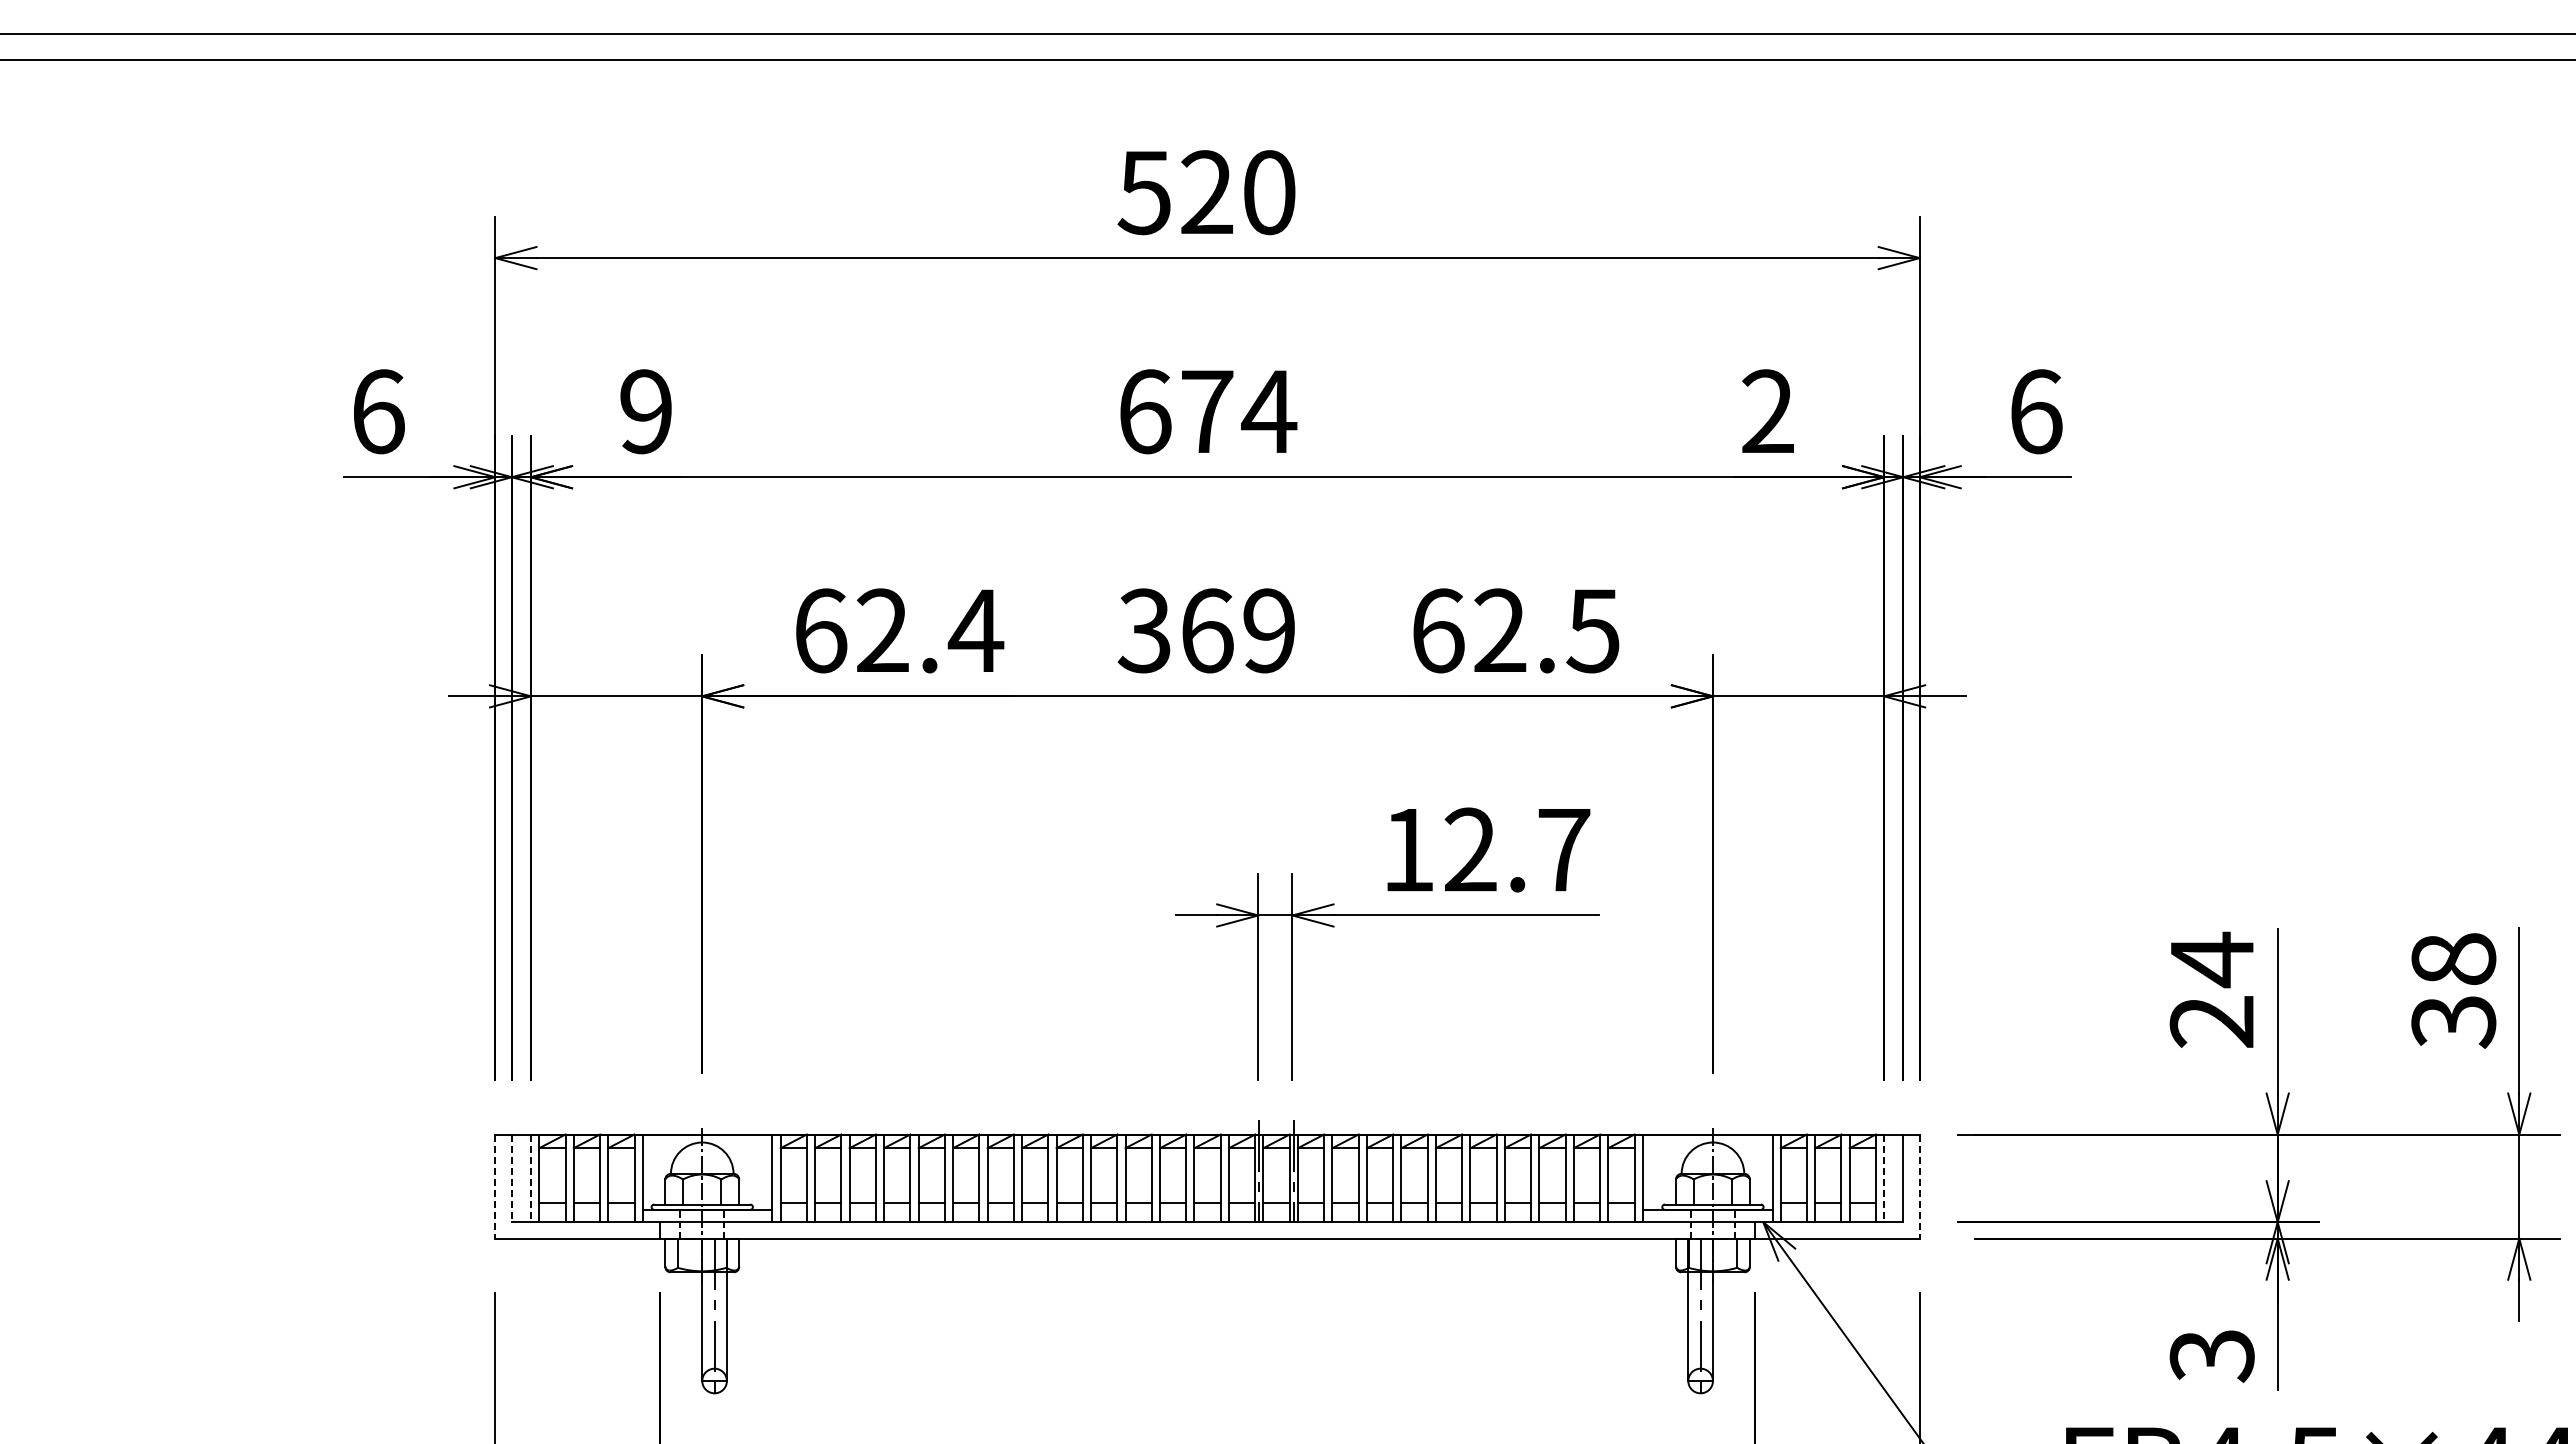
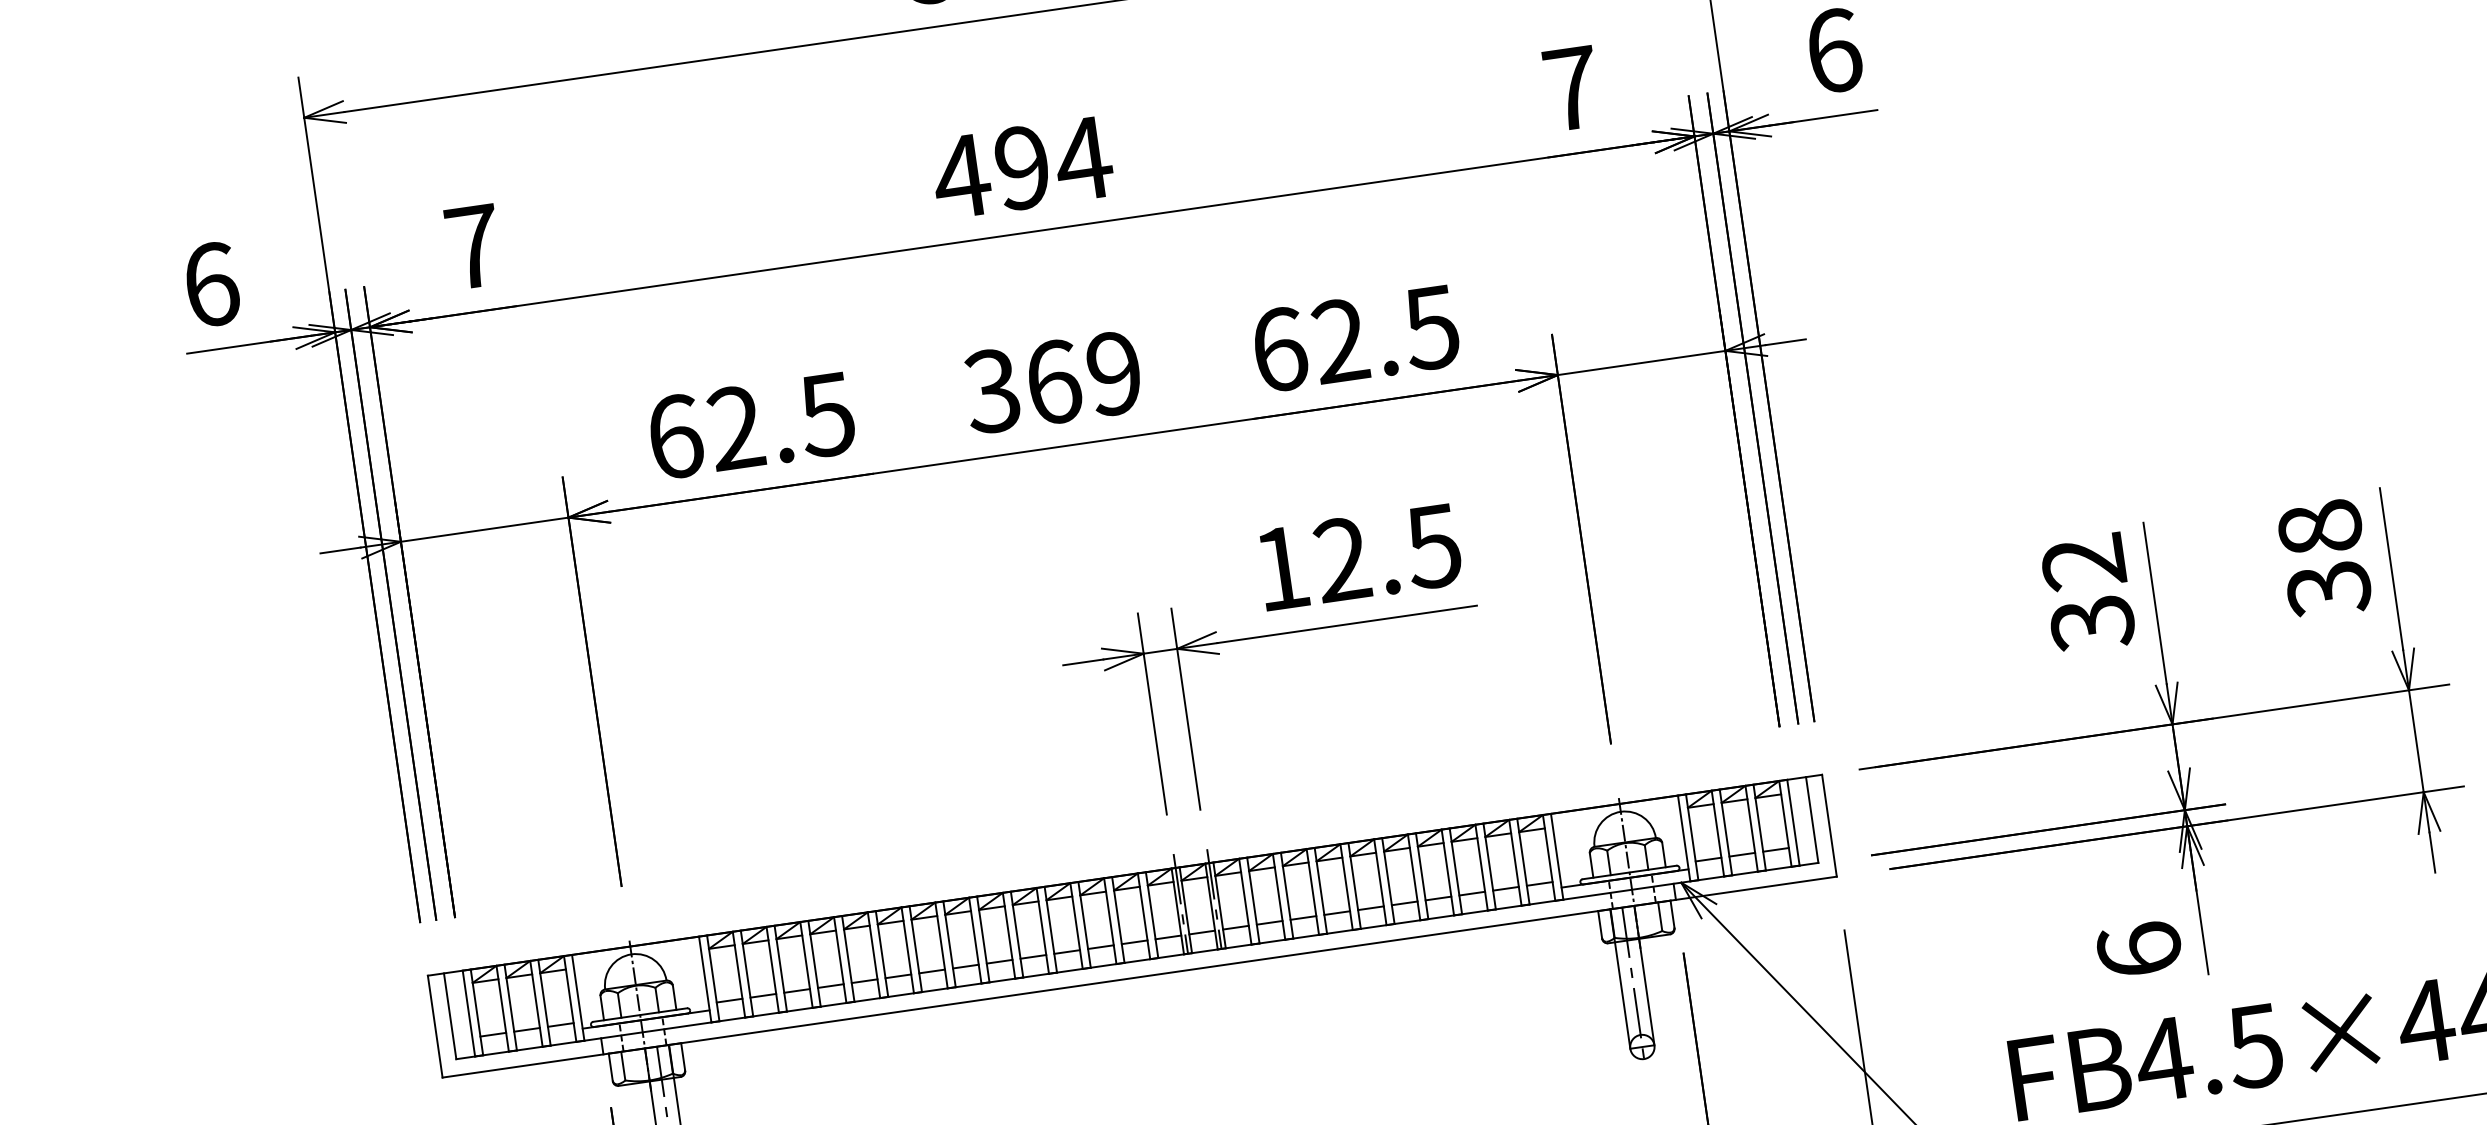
text: (1768, 410) -> (1571, 87), 2 -> 7
text: (646, 411) -> (473, 246), 9 -> 7
text: (1174, 411) -> (990, 172), 674 -> 494
text: (975, 631) -> (826, 415), 62.4 -> 62.5
text: (1563, 850) -> (1433, 547), 12.7 -> 12.5
text: (2211, 990) -> (2087, 592), 24 -> 32
line: (511, 1178) -> (449, 1016), dashed -> solid
line: (531, 1178) -> (469, 1013), dashed -> solid
line: (1884, 1178) -> (1793, 822), dashed -> solid
line: (495, 1187) -> (435, 1027), dashed -> solid
line: (1919, 1187) -> (1829, 826), dashed -> solid
text: (2211, 1355) -> (2138, 949), 3 -> 6

